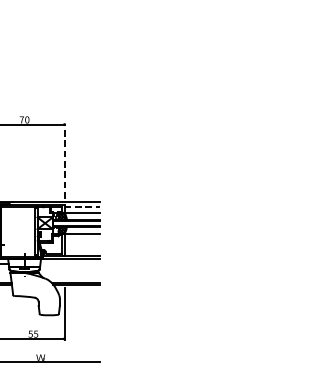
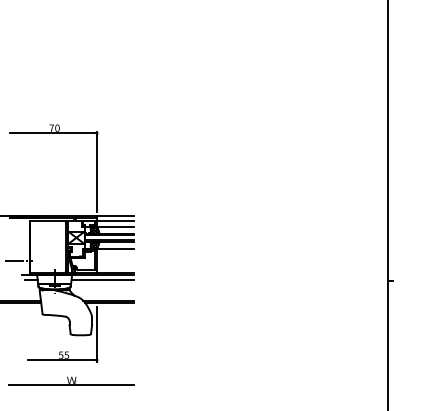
line: (65, 160) -> (97, 171), dashed -> solid
line: (82, 206) -> (115, 220), dashed -> solid
line: (69, 263) -> (102, 280), added

